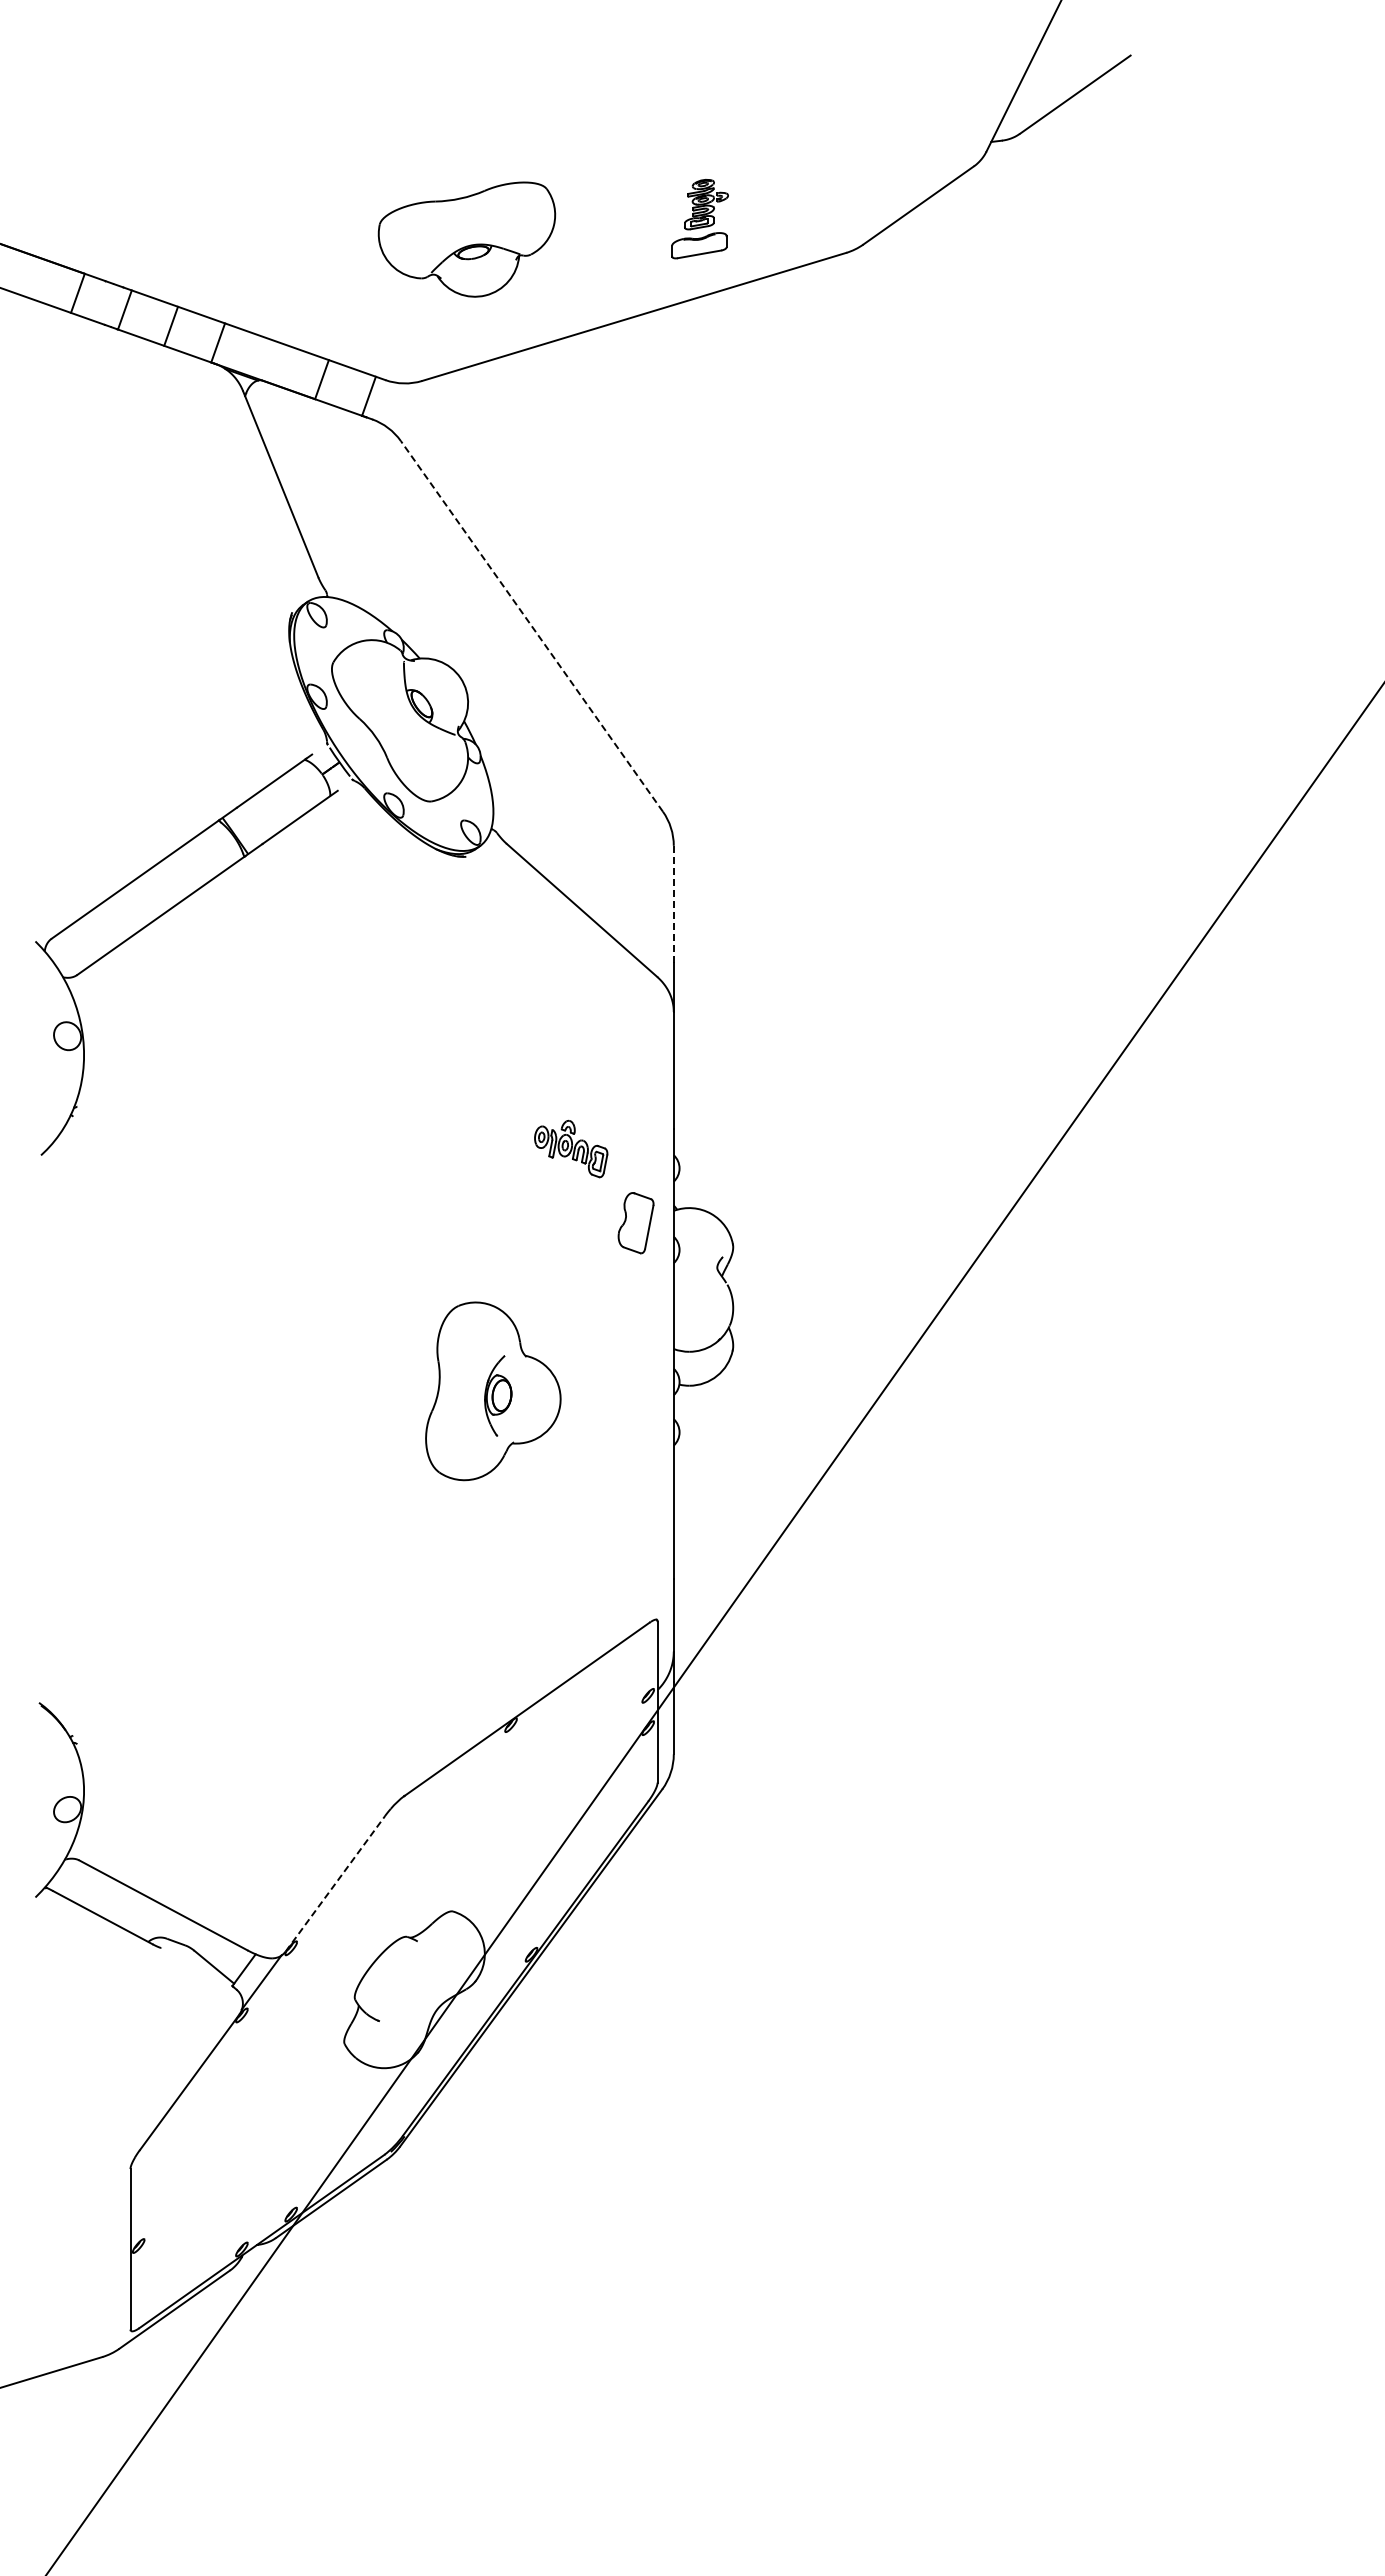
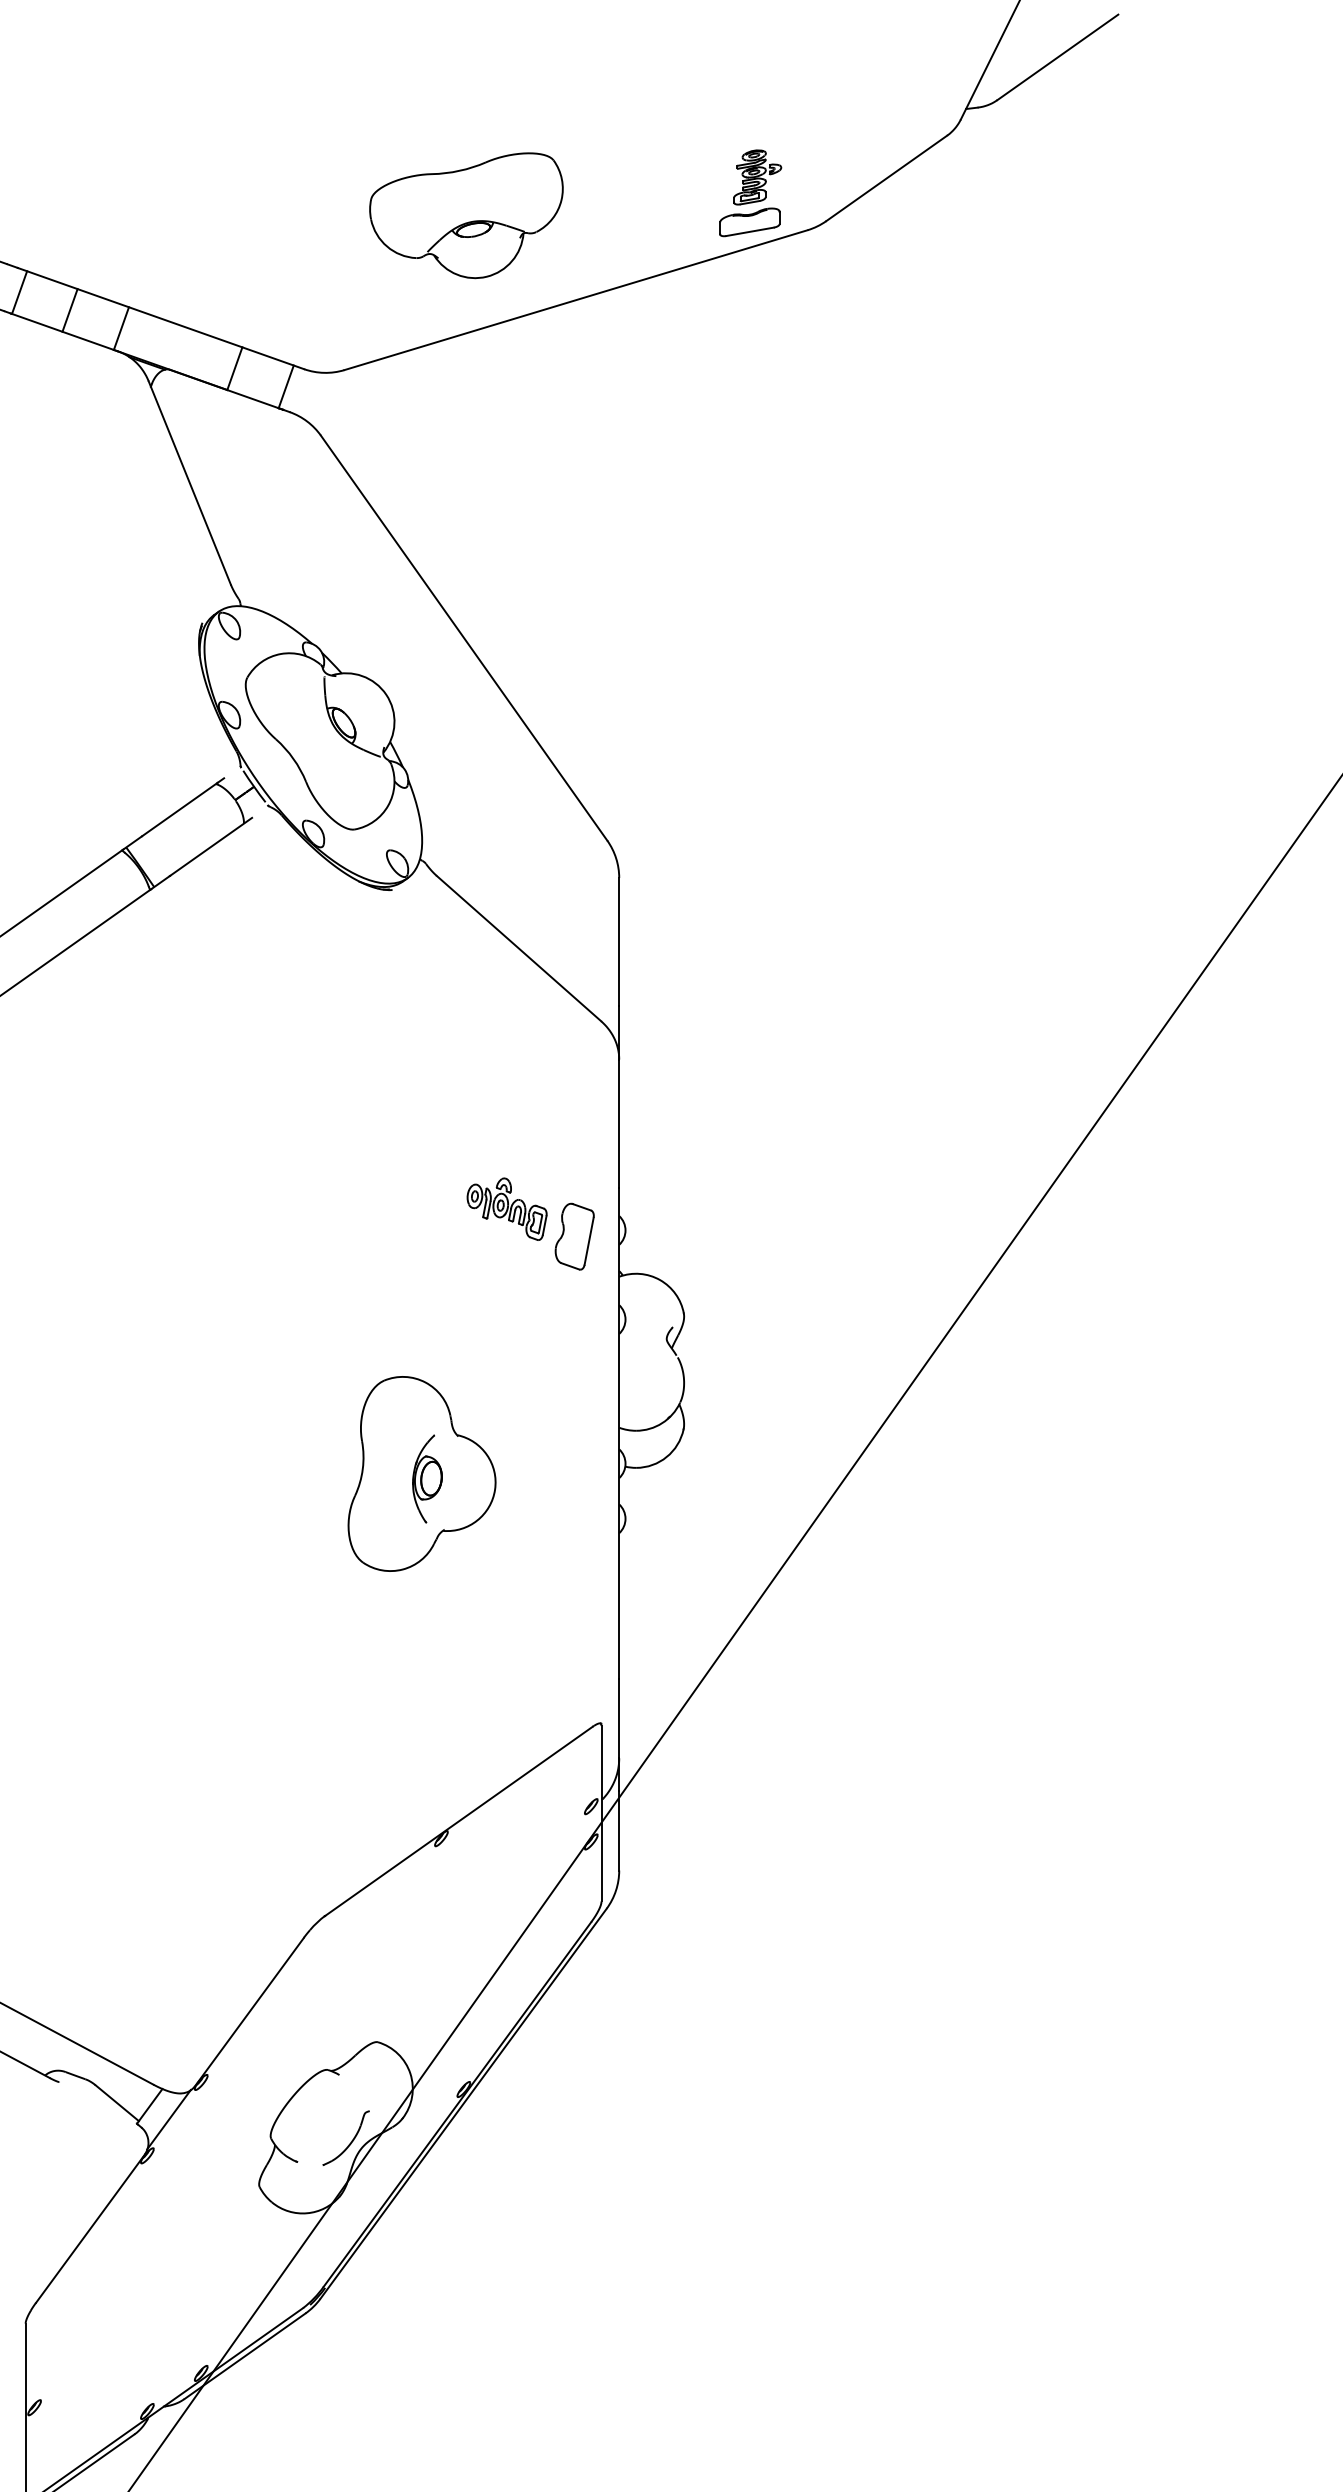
part: (699, 219) -> (749, 193), moved
part: (466, 239) -> (465, 215), moved
line: (531, 626) -> (463, 638), dashed -> solid
line: (673, 904) -> (618, 942), dashed -> solid
part: (635, 1223) -> (574, 1237), moved
line: (335, 1883) -> (249, 2011), dashed -> solid
part: (423, 1998) -> (345, 2137), added

